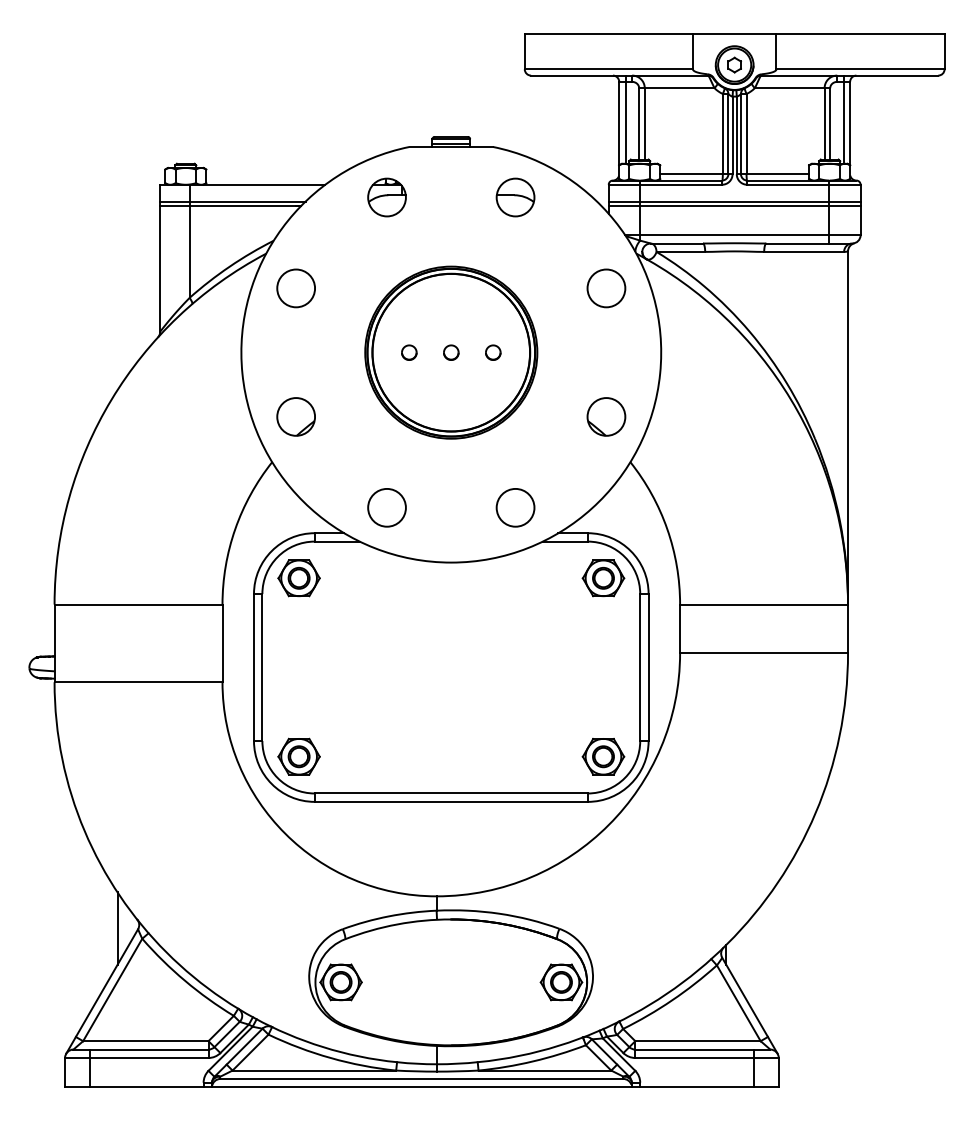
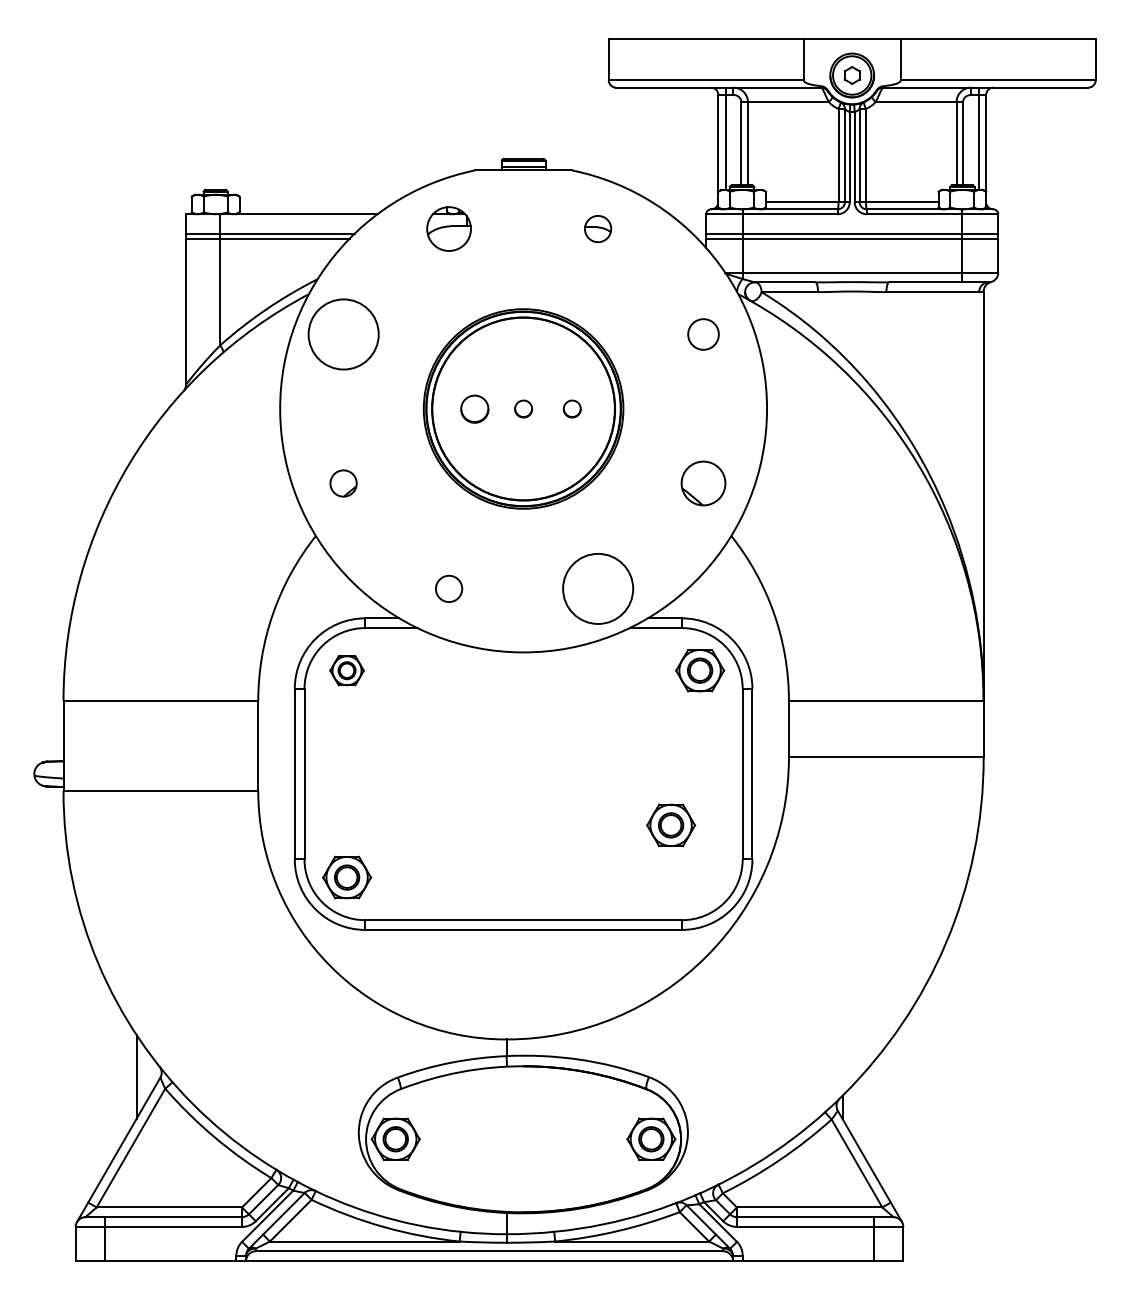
part: (515, 197) -> (598, 229), size x0.6
circle: (296, 288) -> (344, 334), size x1.6
circle: (606, 288) -> (703, 334), size x0.7
part: (409, 352) -> (475, 408), size x1.6
part: (295, 416) -> (342, 483), size x0.6
circle: (386, 507) -> (448, 588), size x0.6
circle: (515, 507) -> (598, 588), size x1.6
part: (298, 578) -> (346, 670), size x0.7
part: (603, 756) -> (671, 825), moved

